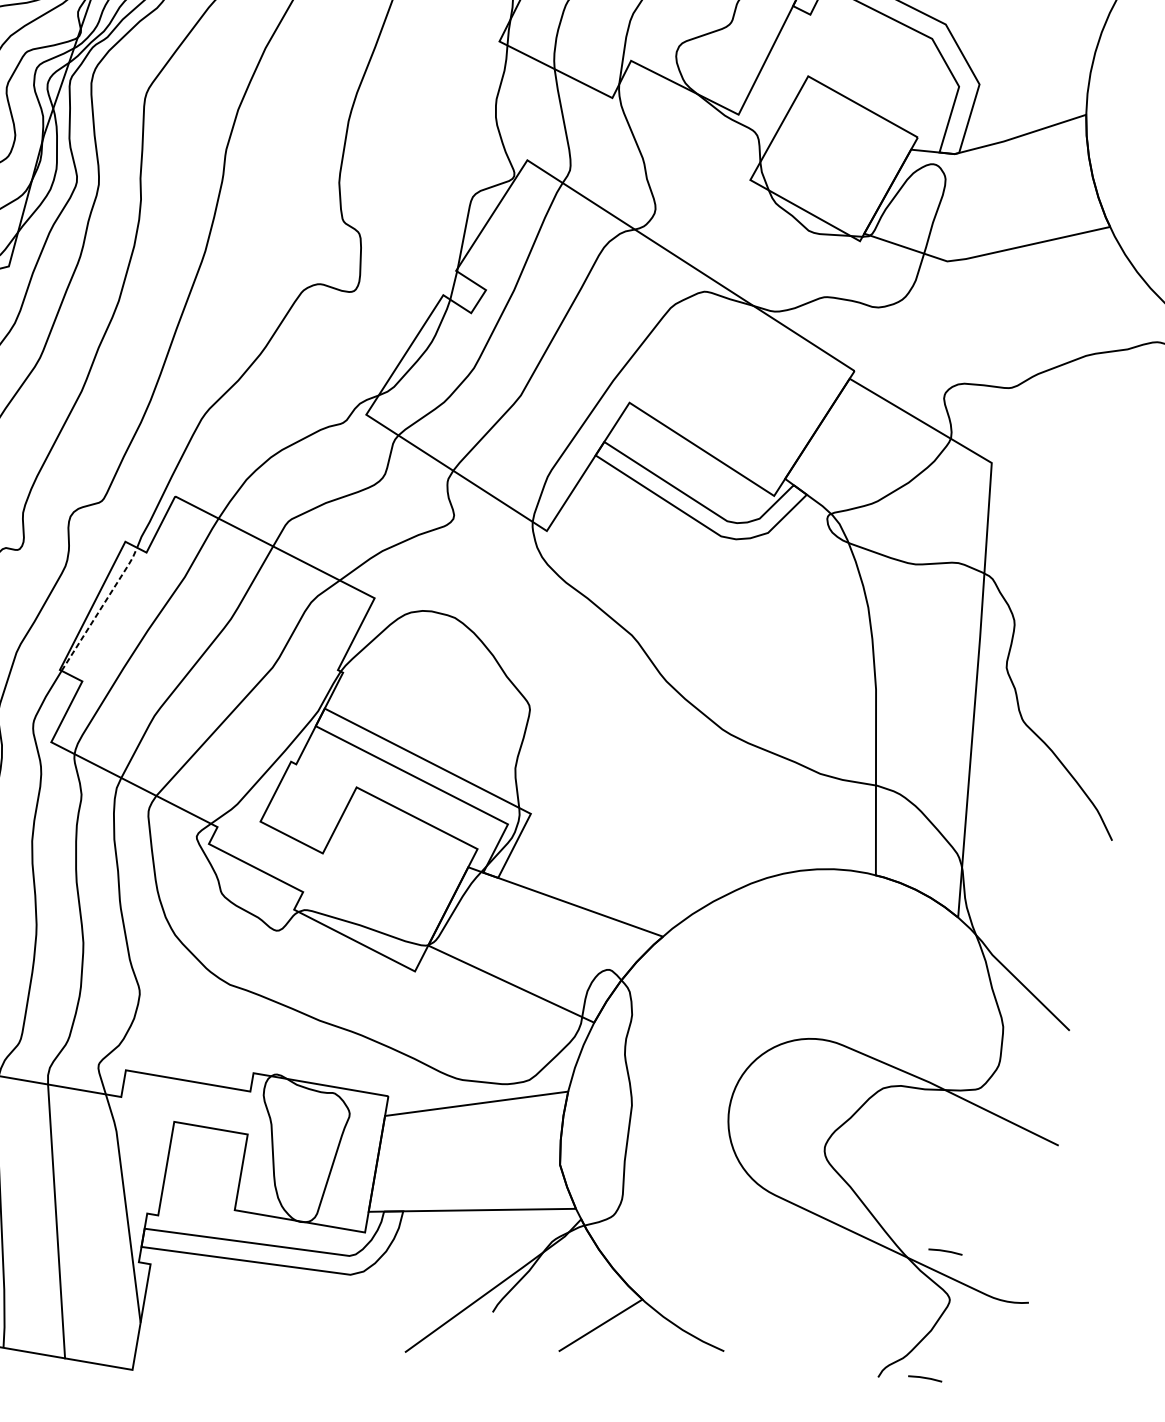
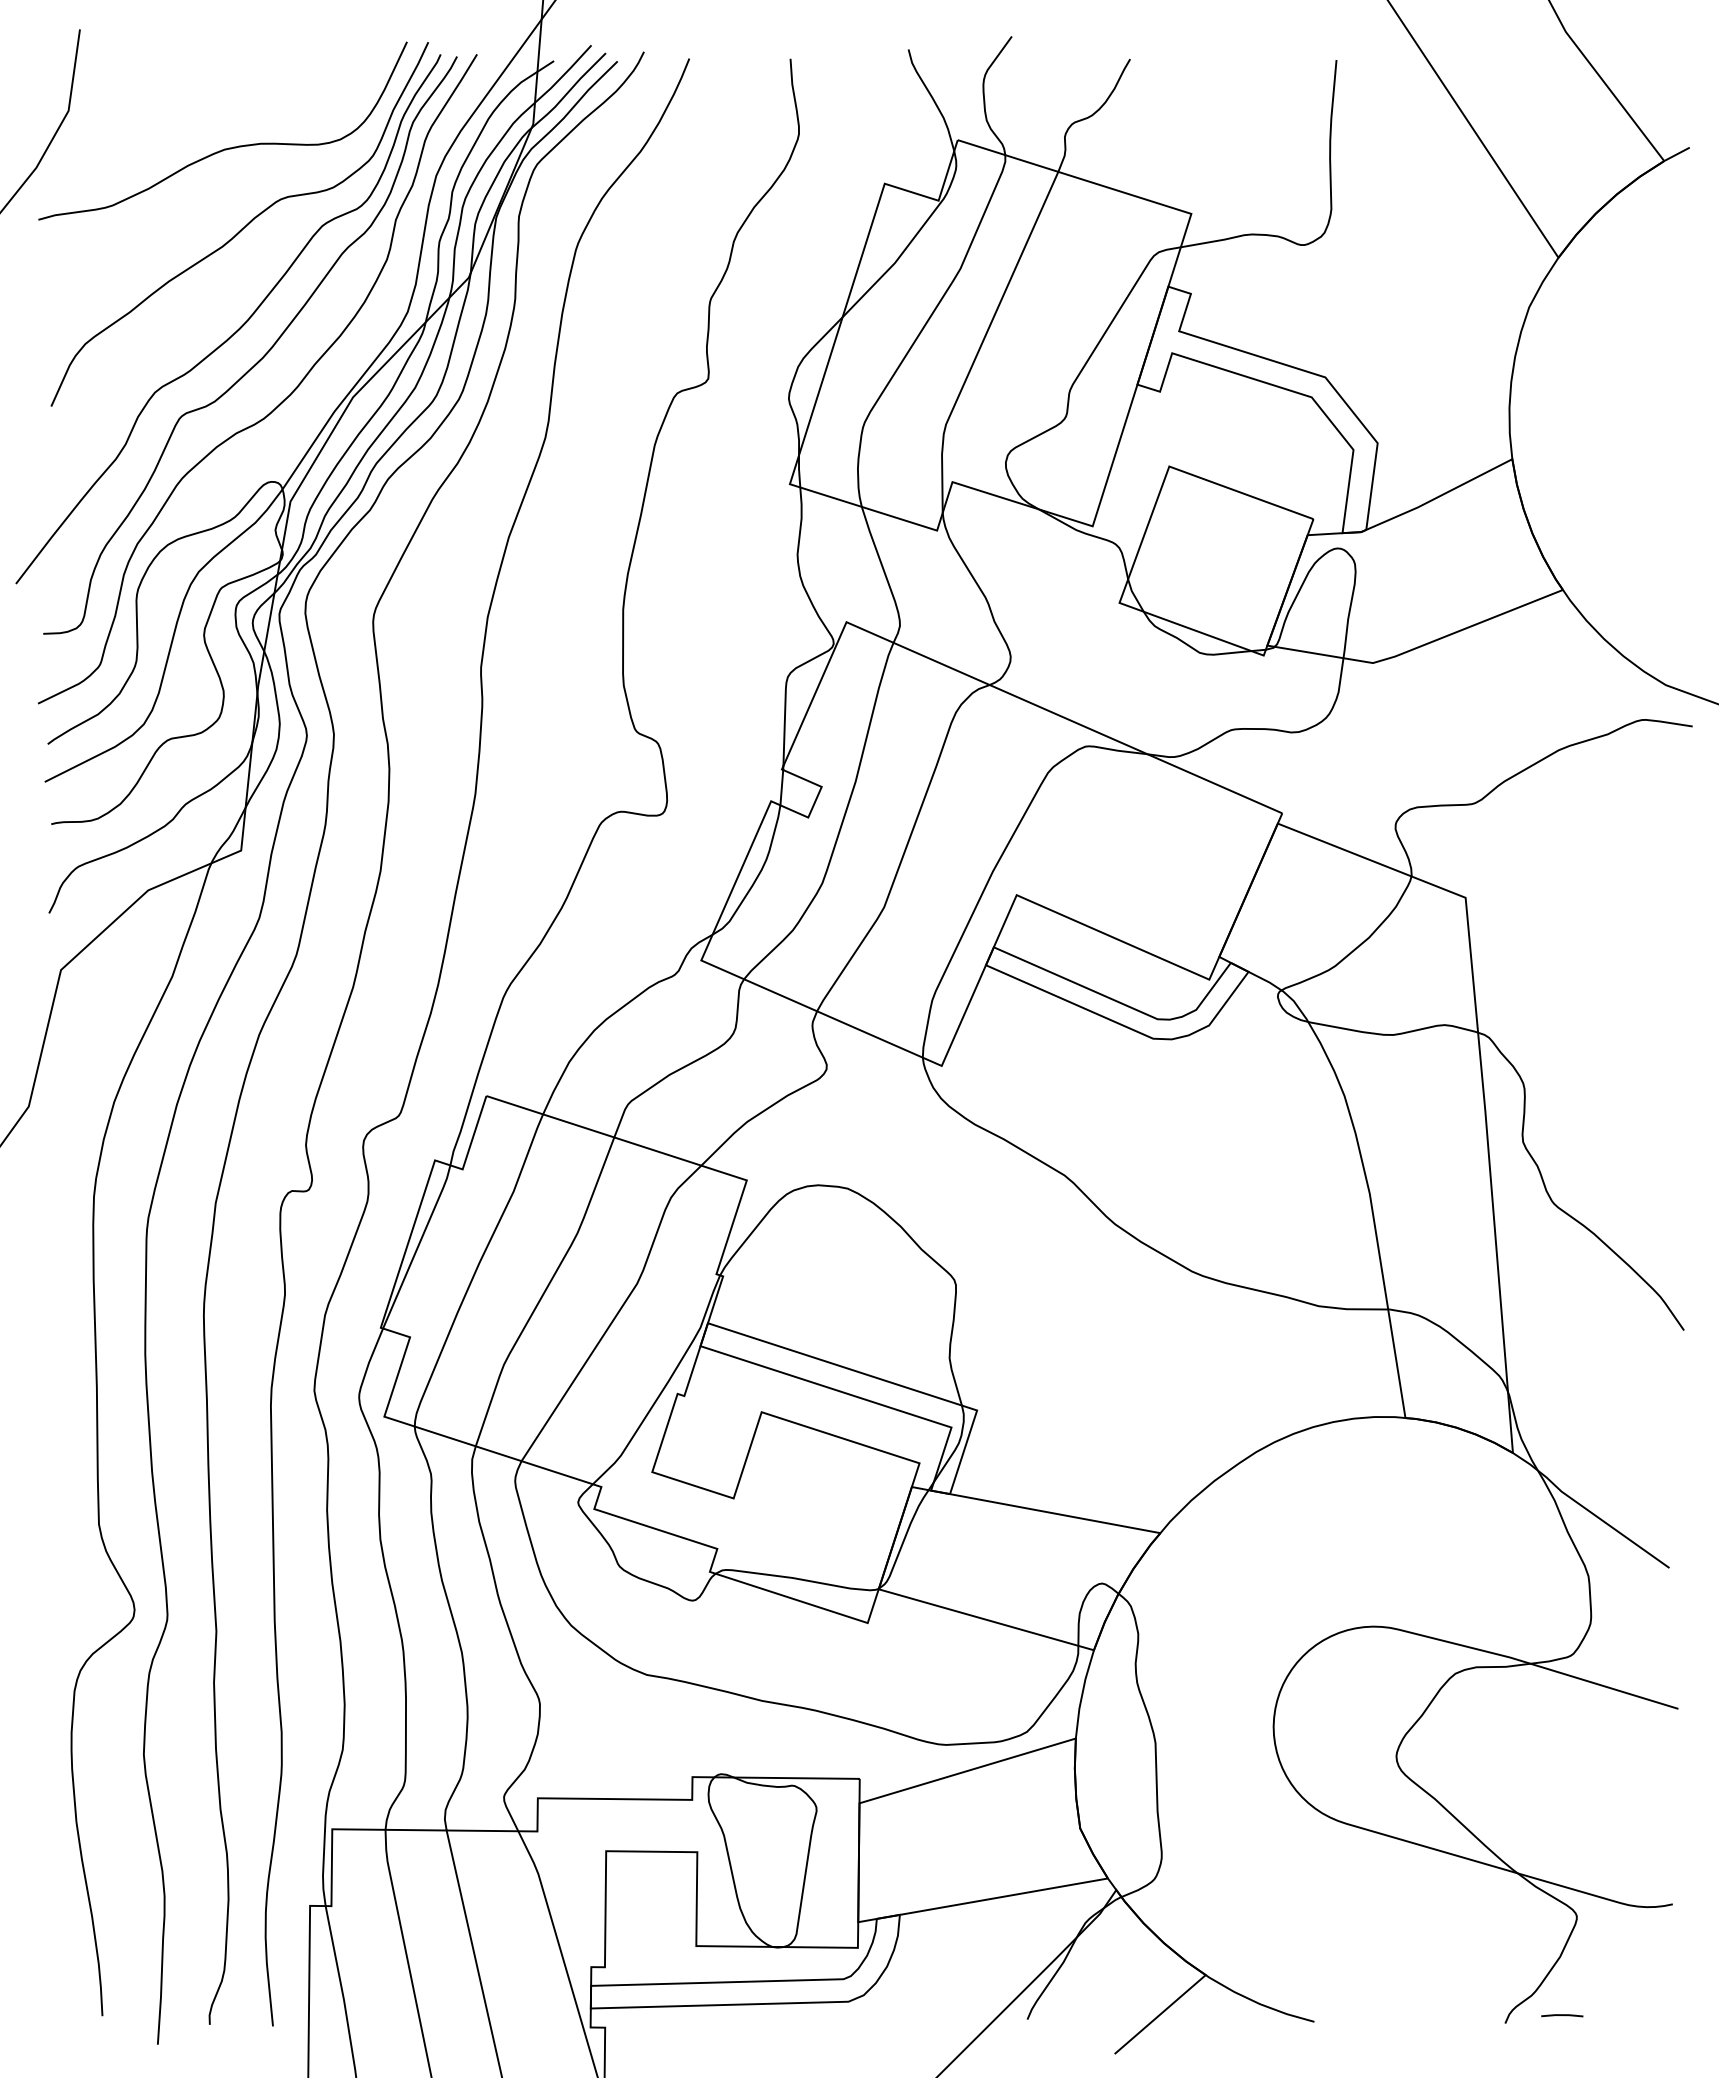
line: (101, 608) -> (418, 1245), dashed -> solid
line: (945, 1251) -> (1562, 1858), removed

